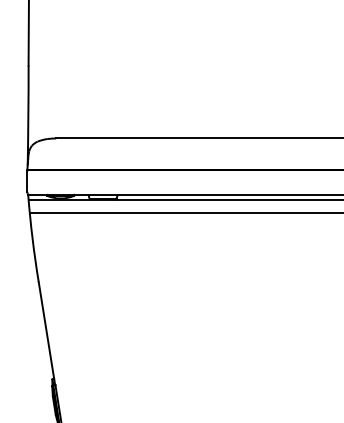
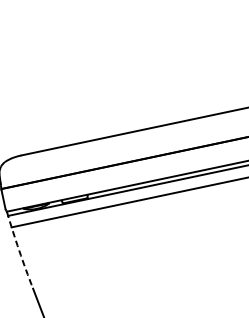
arc: (32, 238) -> (19, 250), solid -> dashed

